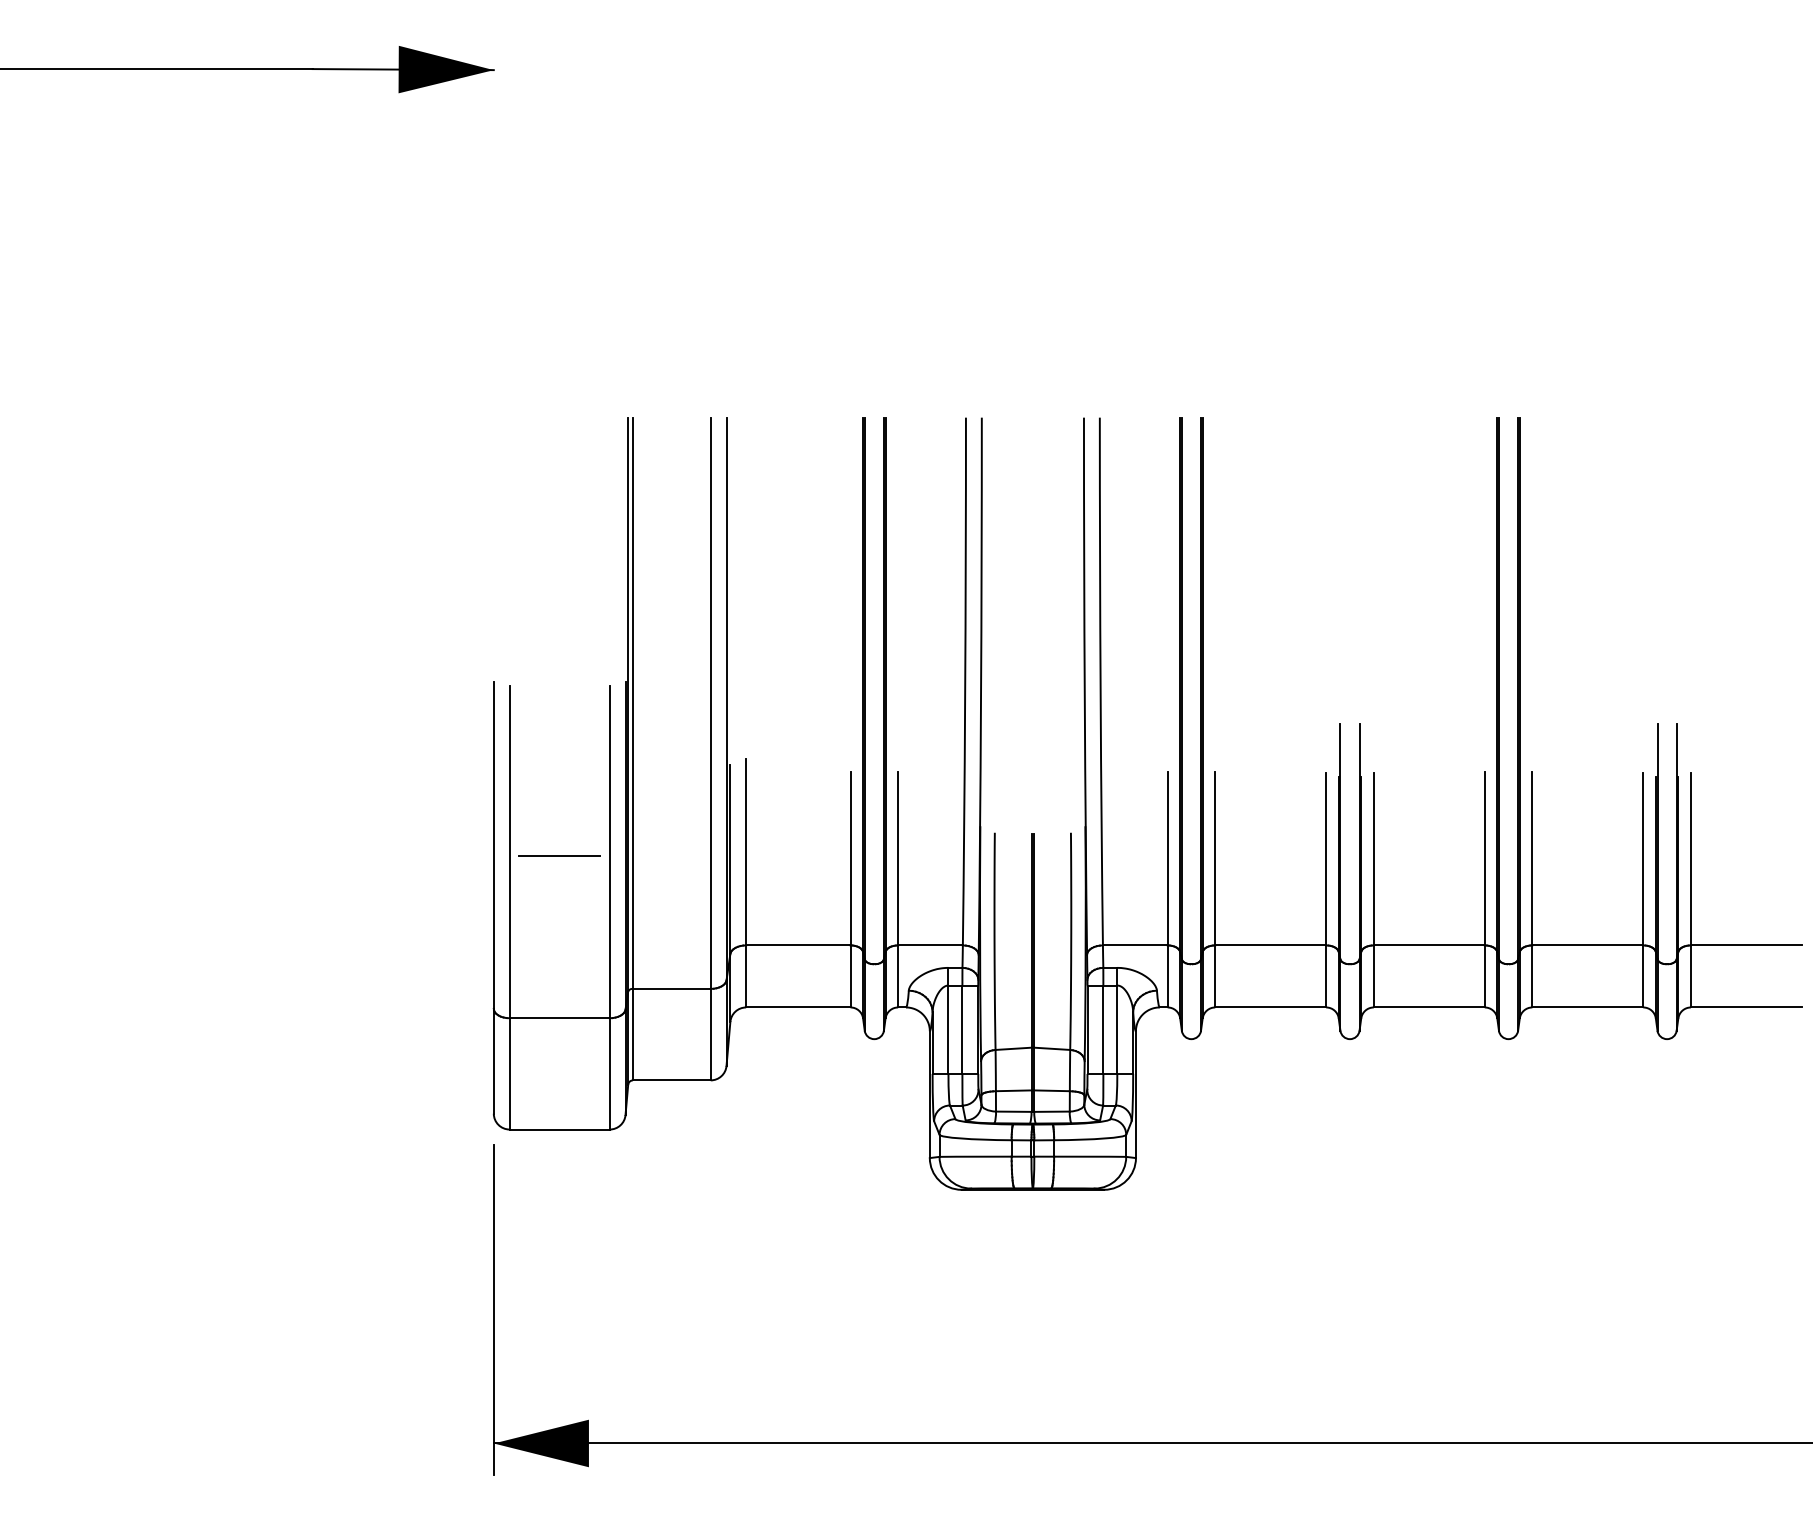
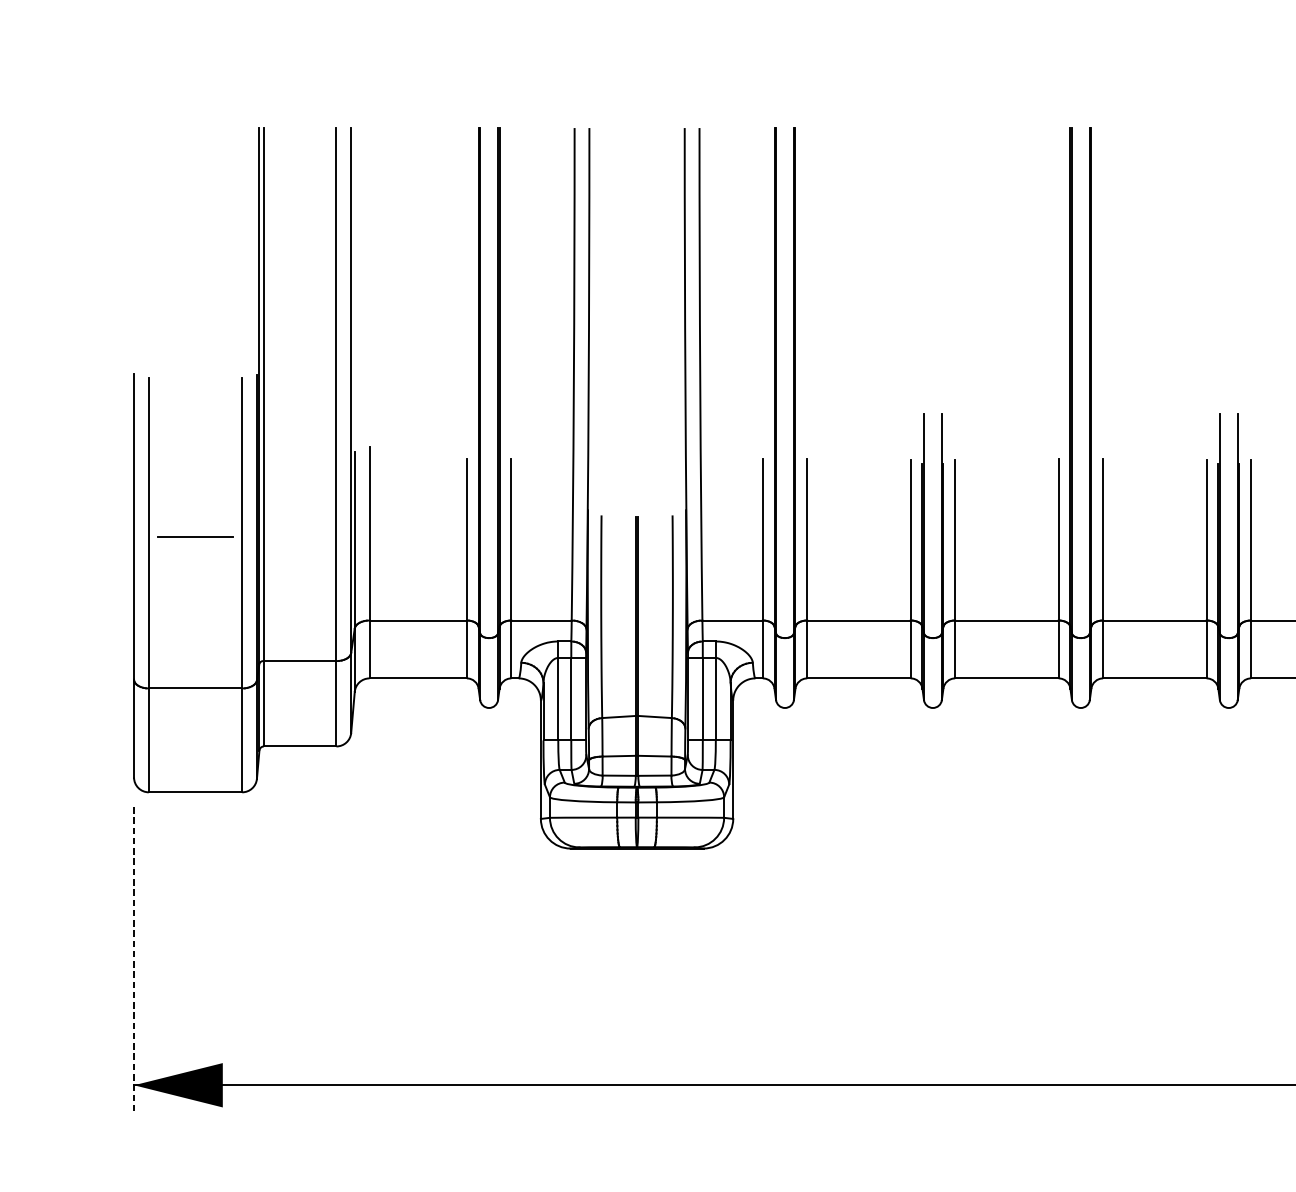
line: (493, 1310) -> (133, 961), solid -> dashed

